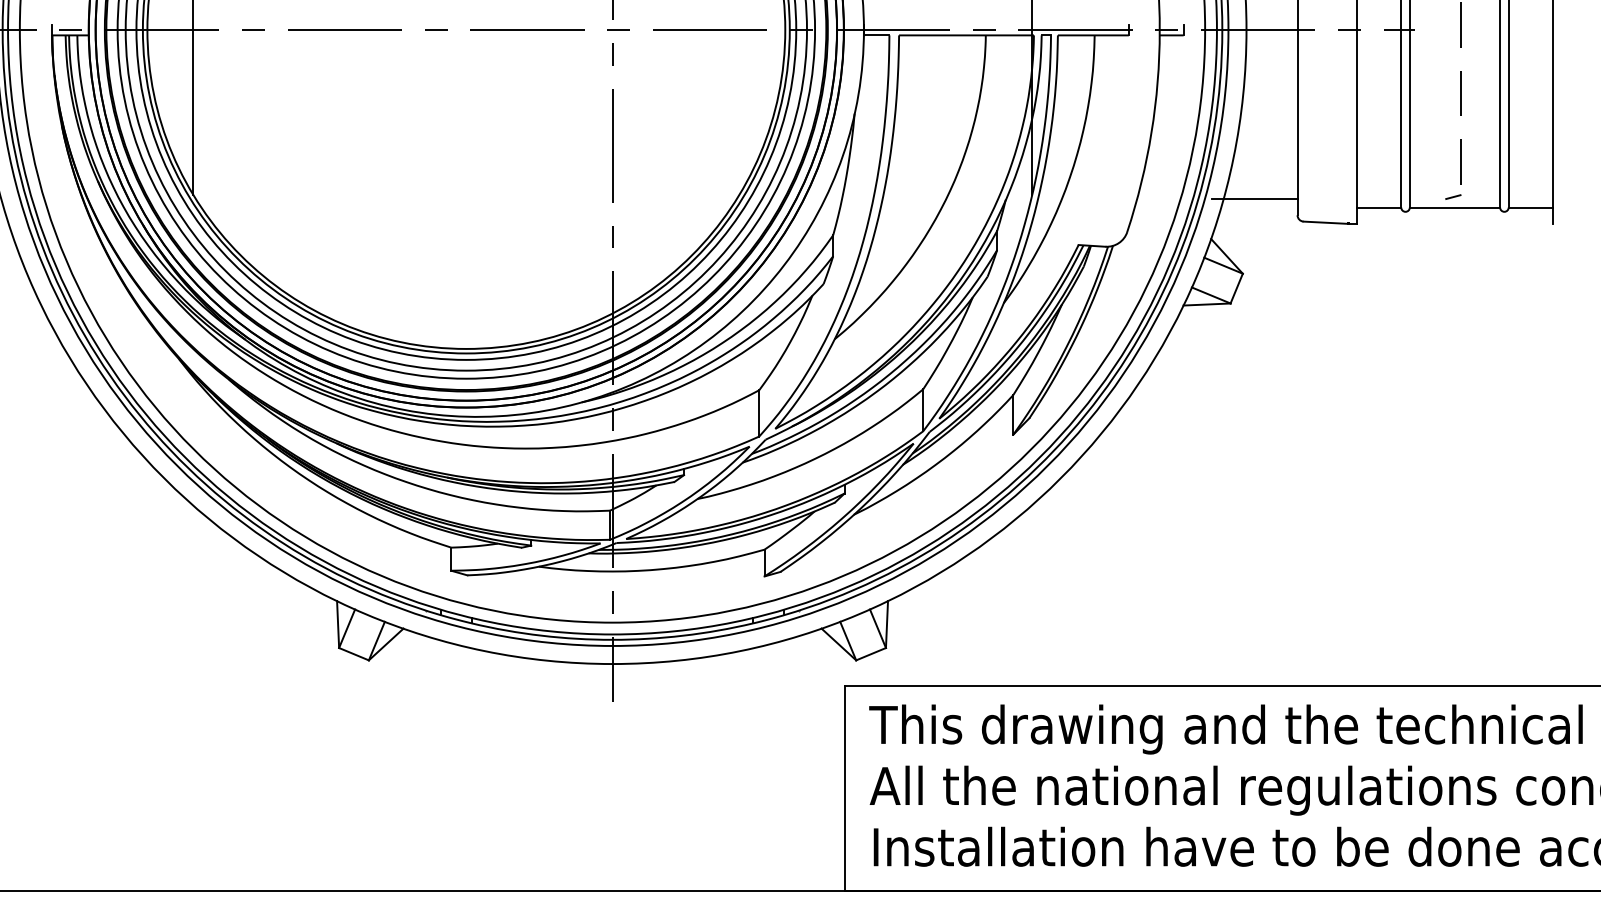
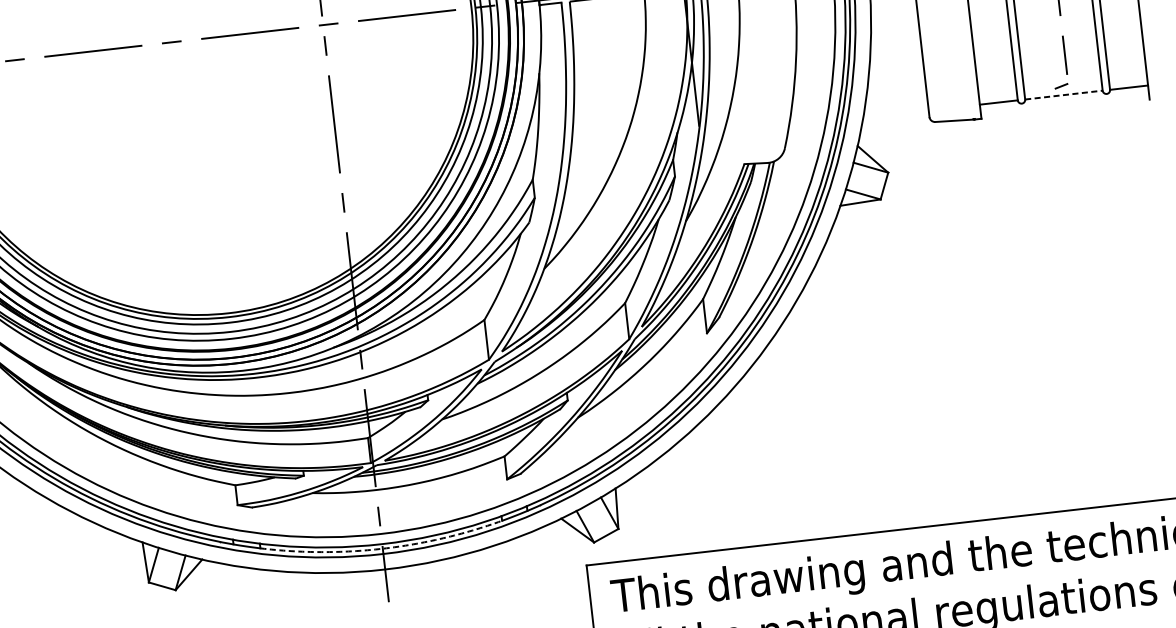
line: (1254, 199) -> (891, 107), removed
line: (1455, 207) -> (1064, 95), solid -> dashed
arc: (612, 639) -> (382, 548), solid -> dashed

